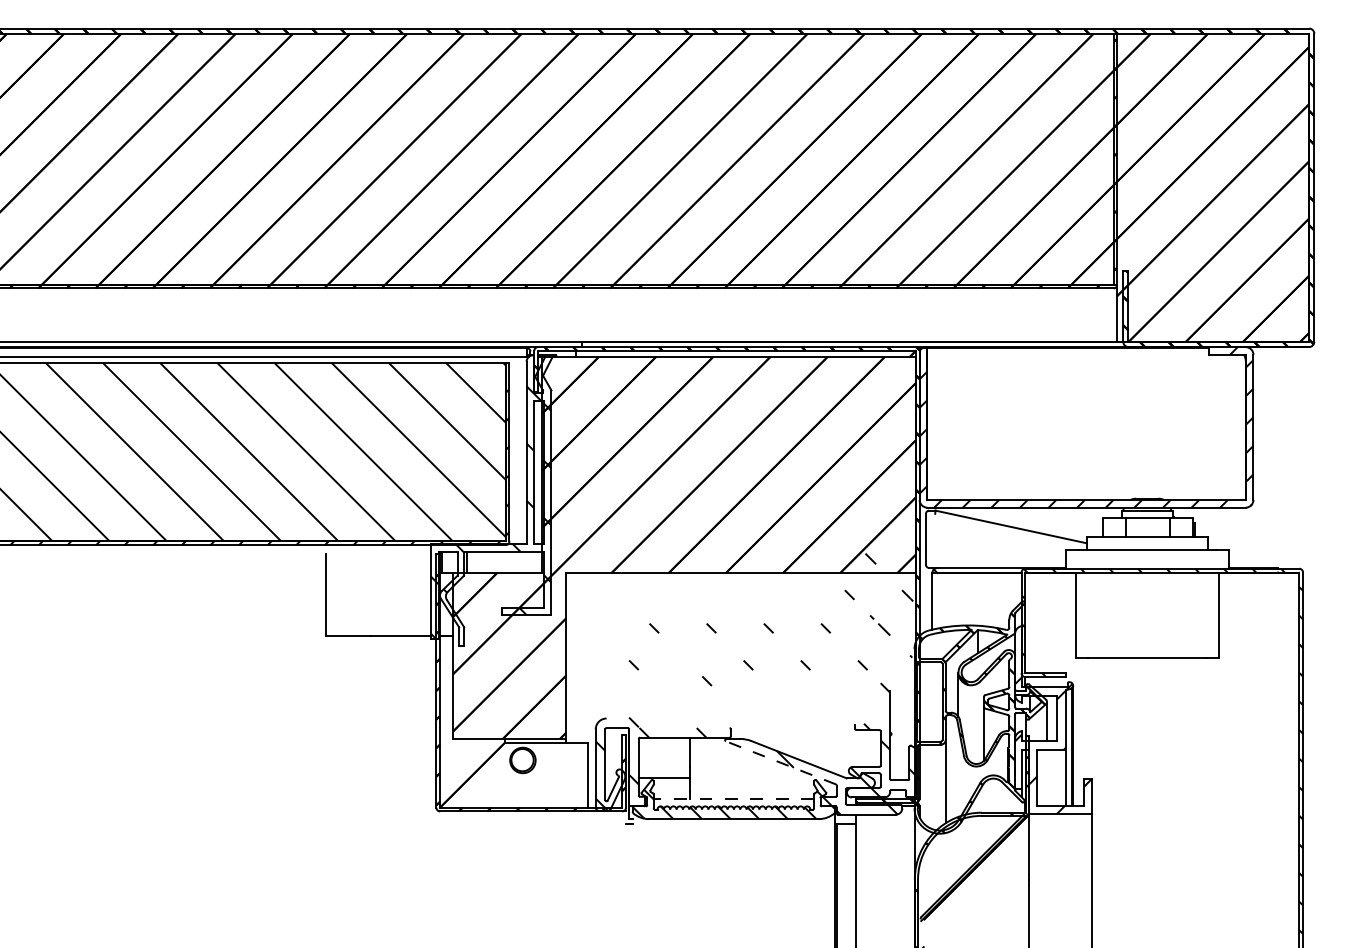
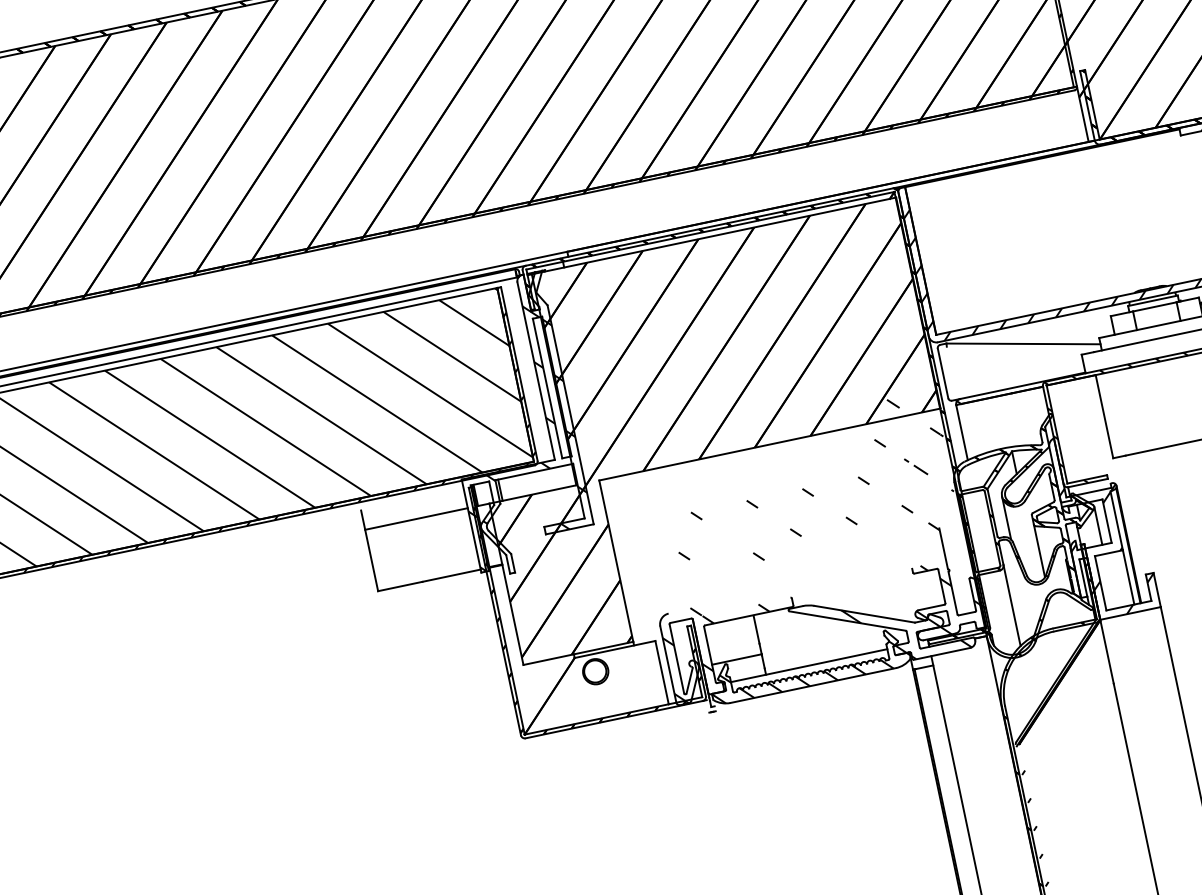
line: (378, 573) -> (416, 519), added
line: (780, 762) -> (847, 620), dashed -> solid
line: (733, 798) -> (808, 665), dashed -> solid

